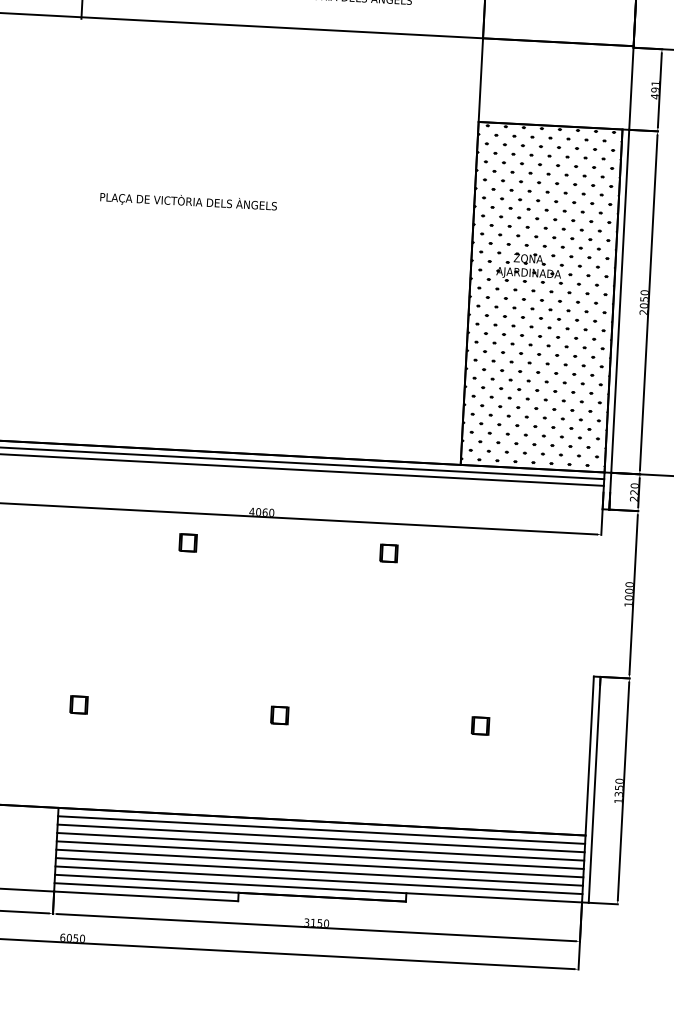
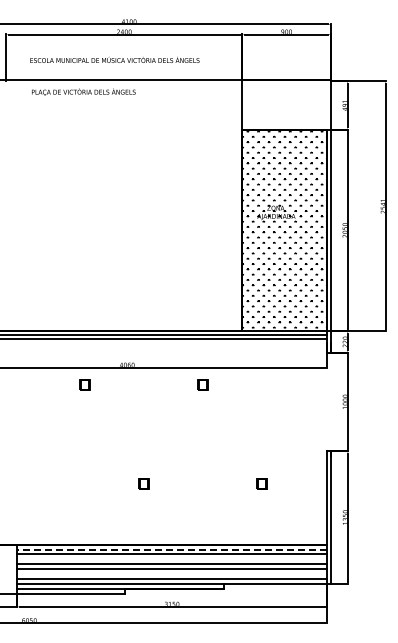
text: (188, 200) -> (83, 91), moved
part: (78, 704) -> (25, 483), removed
line: (322, 830) -> (172, 549), solid -> dashed
line: (321, 847) -> (172, 559), removed
line: (320, 872) -> (172, 574), removed

